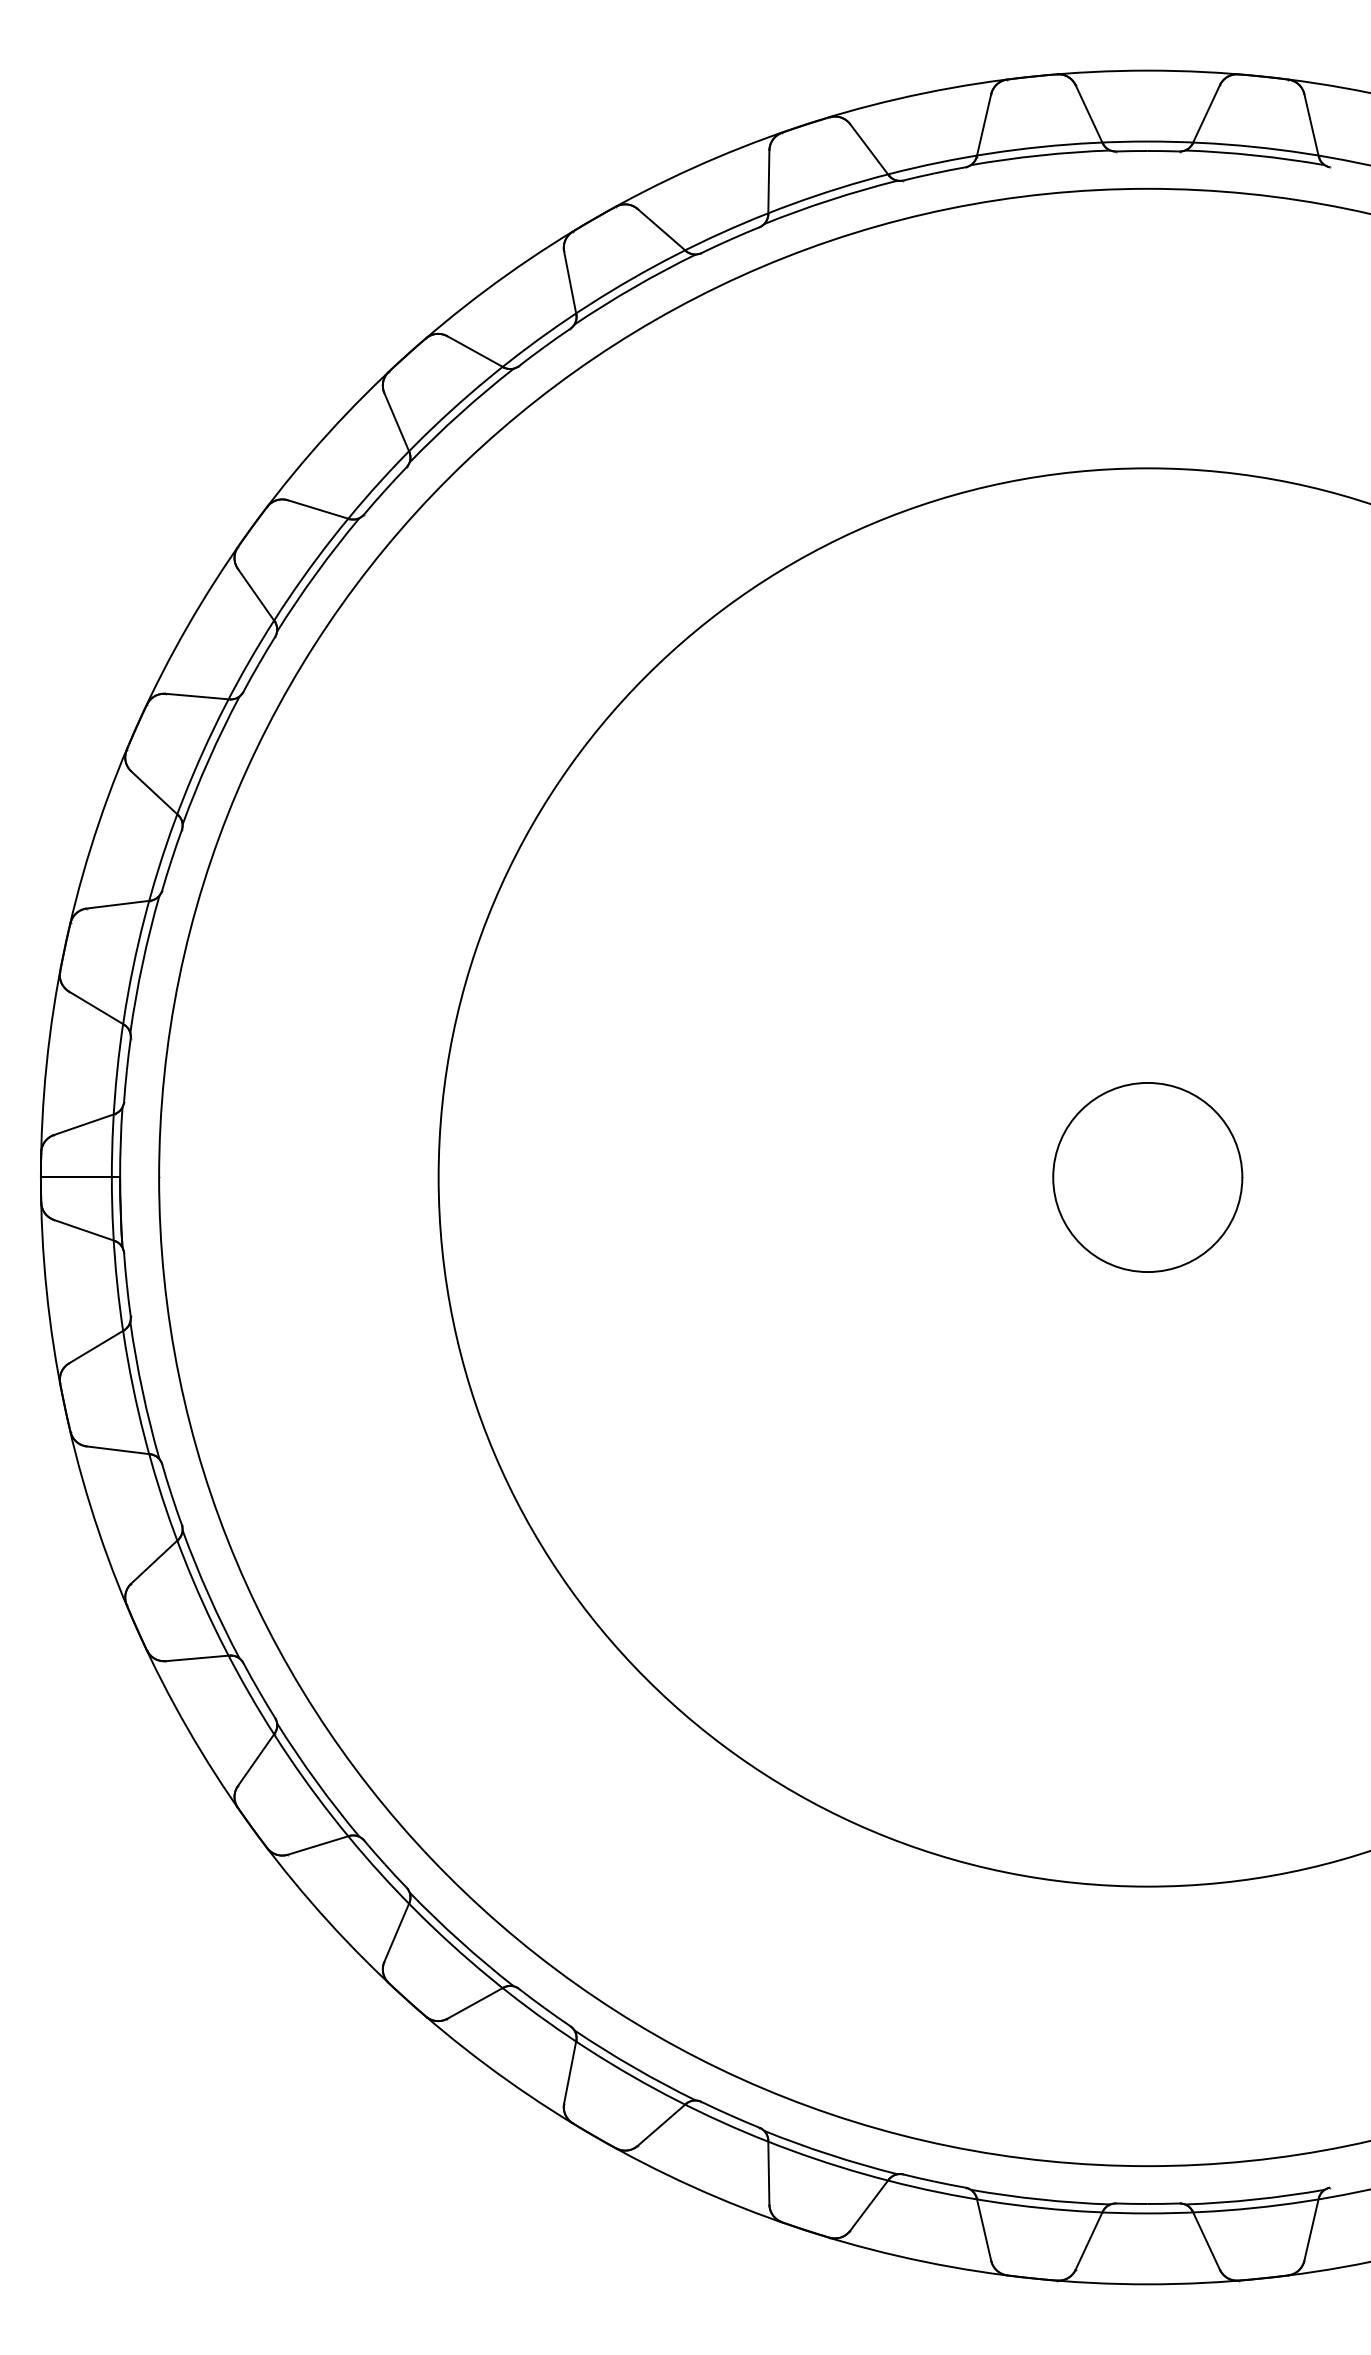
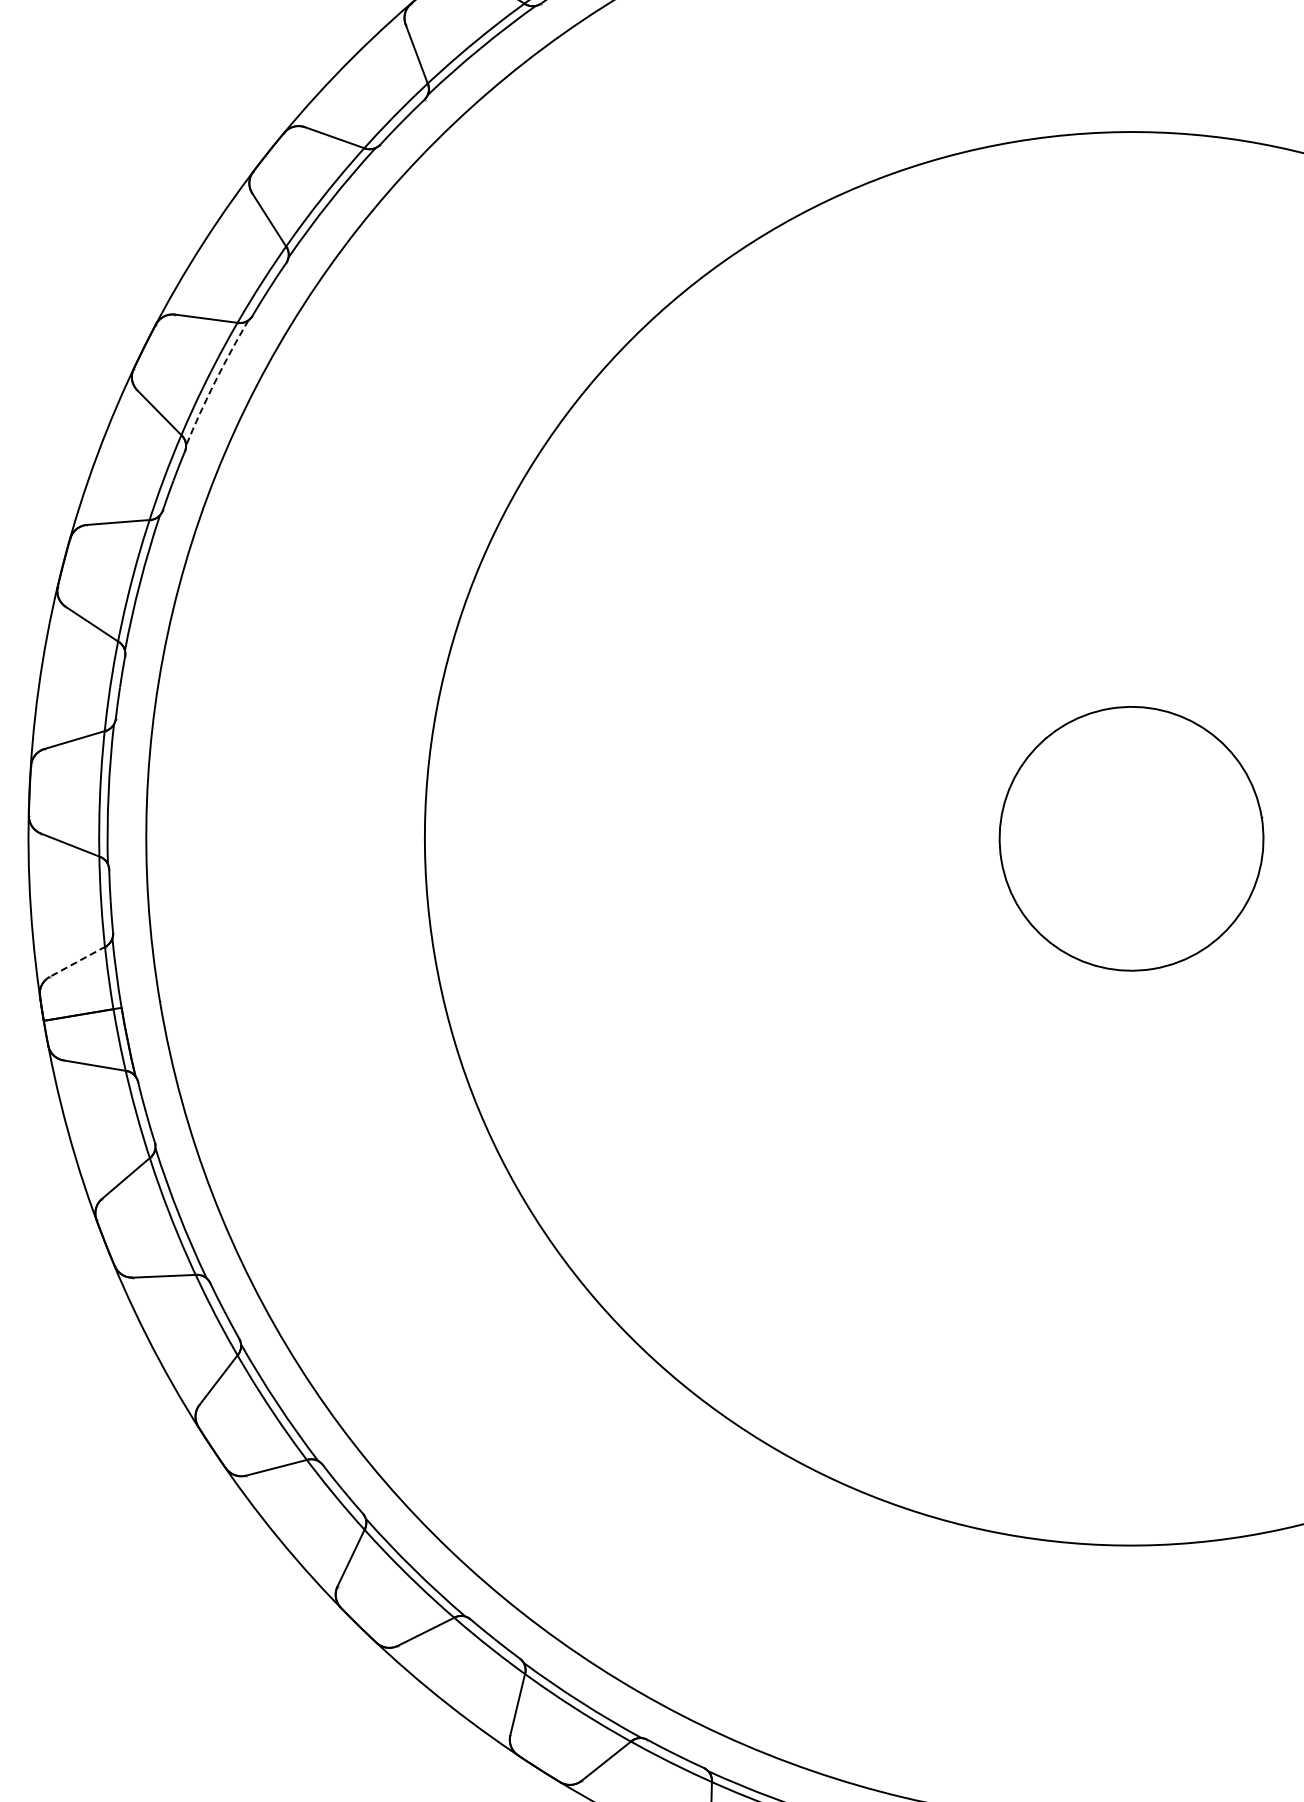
arc: (316, 573) -> (215, 381), solid -> dashed
line: (83, 1124) -> (76, 961), solid -> dashed
circle: (1147, 1177) -> (1131, 838), size x1.4

